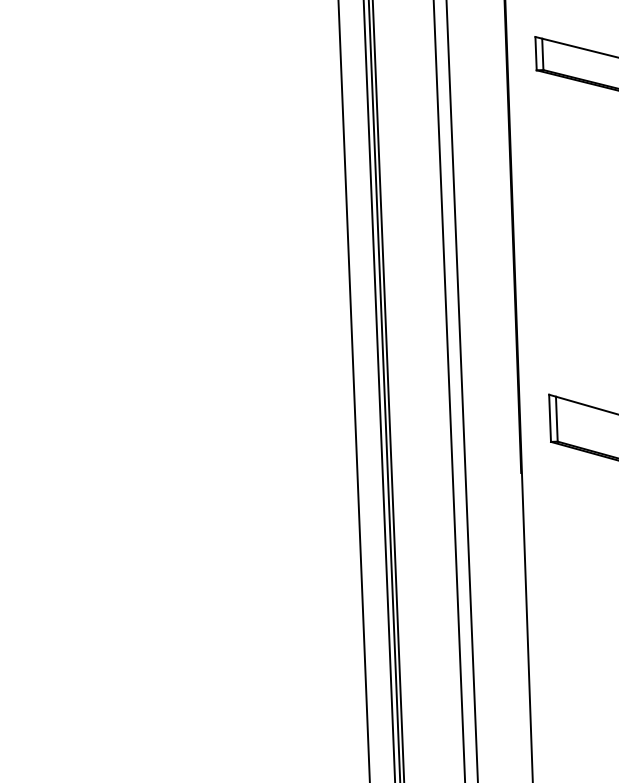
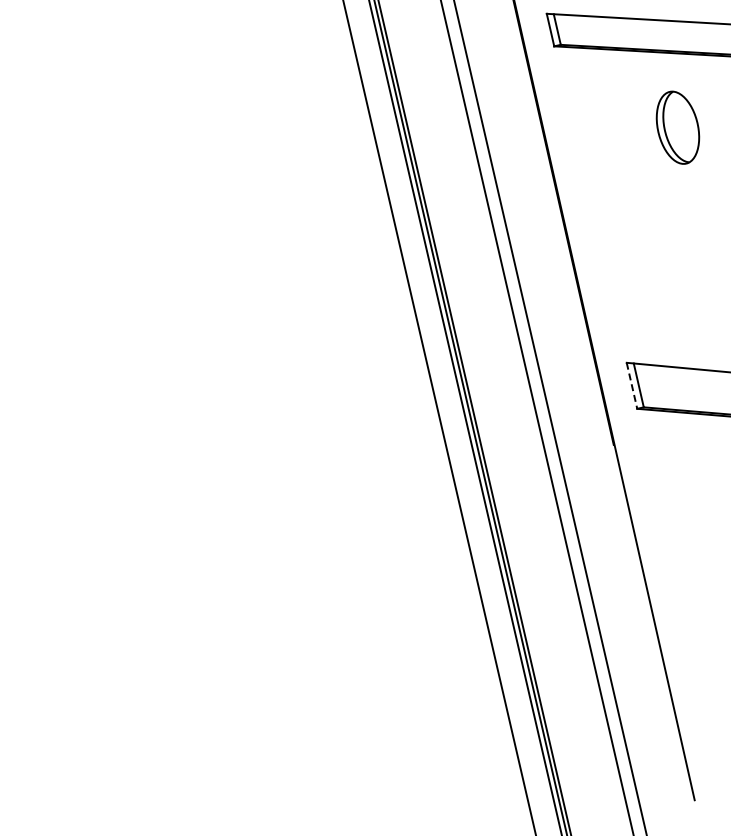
line: (550, 418) -> (632, 385), solid -> dashed

